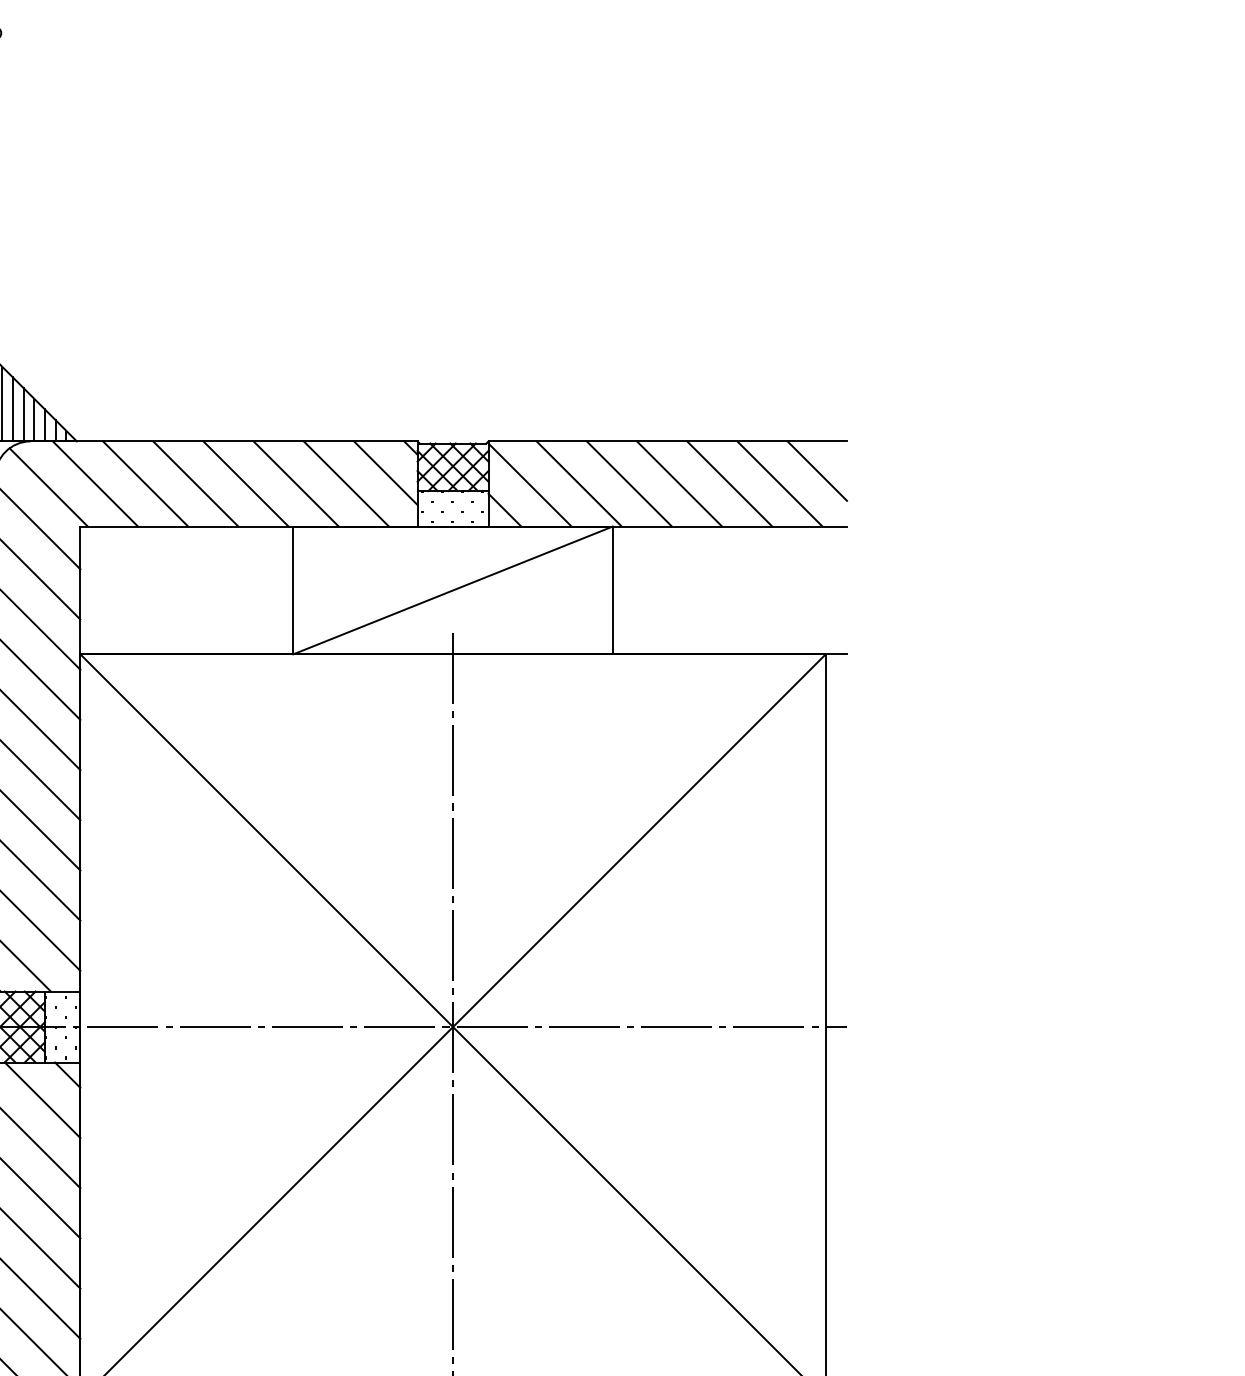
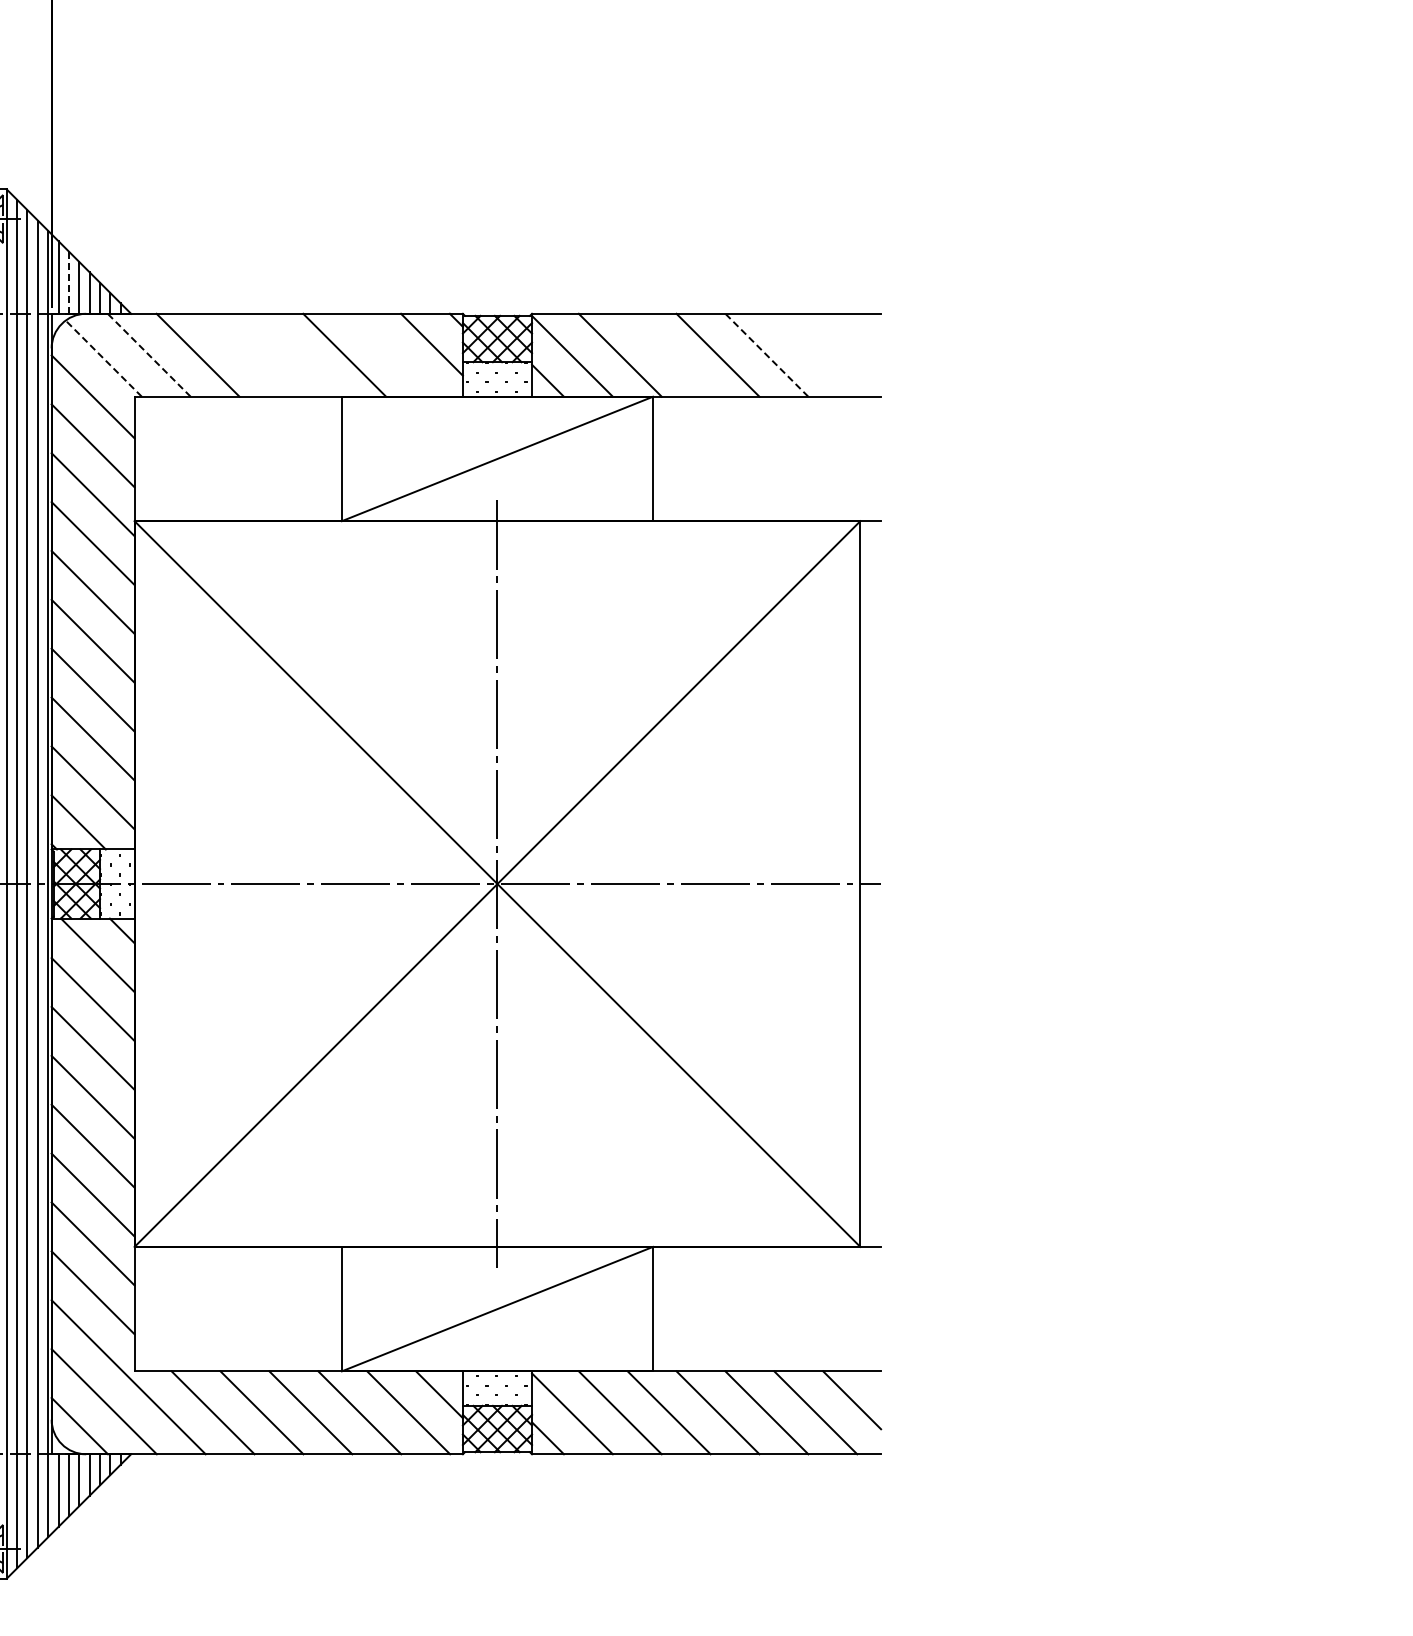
line: (12, 409) -> (68, 282), solid -> dashed
line: (817, 470) -> (852, 342), removed
line: (195, 483) -> (246, 354), removed
line: (245, 483) -> (295, 354), removed
line: (346, 483) -> (393, 354), removed
line: (628, 483) -> (668, 354), removed
line: (779, 483) -> (815, 354), removed
line: (95, 484) -> (149, 355), solid -> dashed
line: (729, 484) -> (766, 355), solid -> dashed
line: (48, 487) -> (103, 358), solid -> dashed

